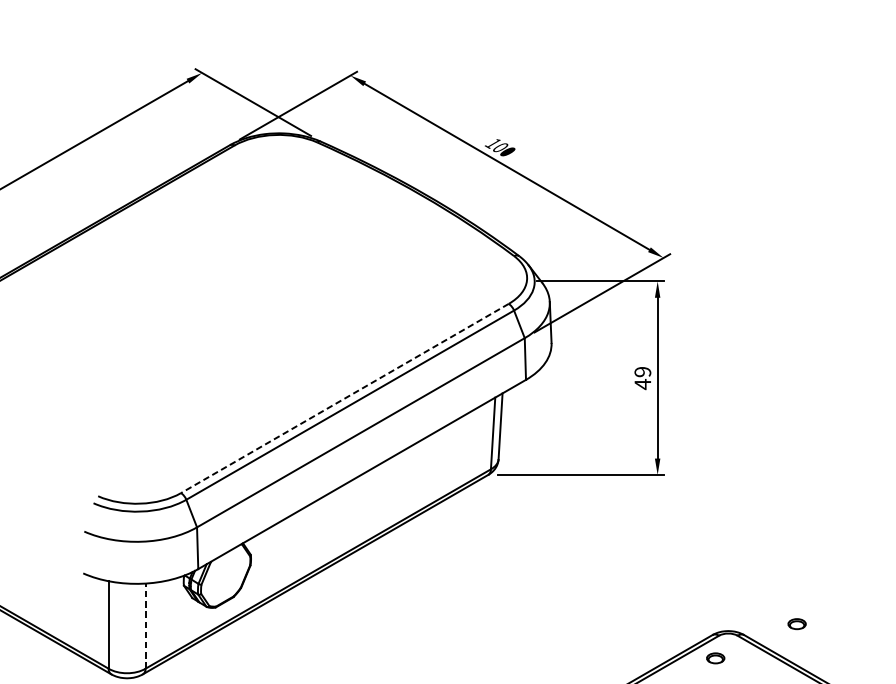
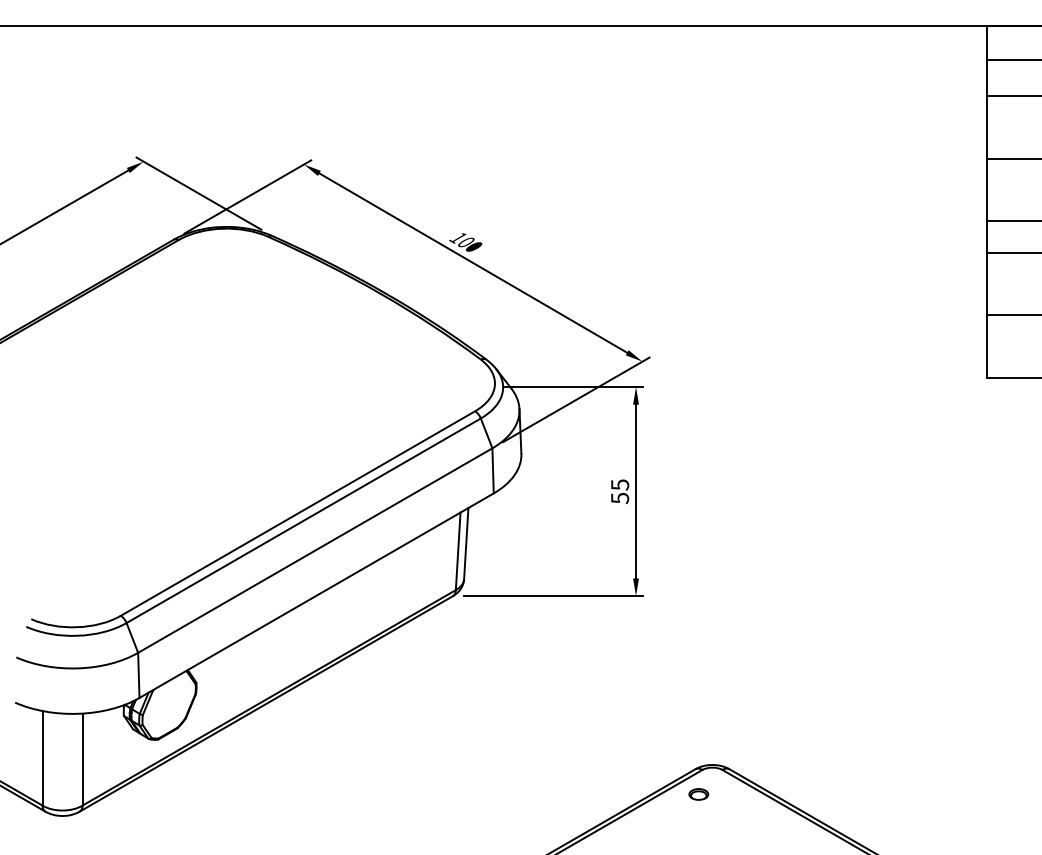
text: (643, 378) -> (620, 491), 49 -> 55
line: (344, 398) -> (297, 513), dashed -> solid
part: (796, 624) -> (786, 757), removed
line: (145, 626) -> (82, 759), dashed -> solid

